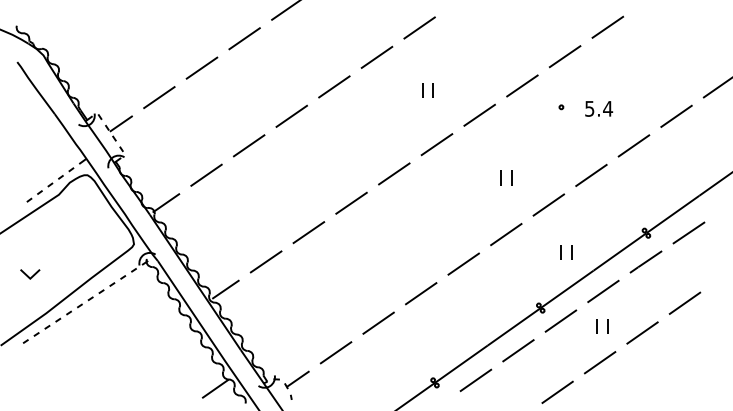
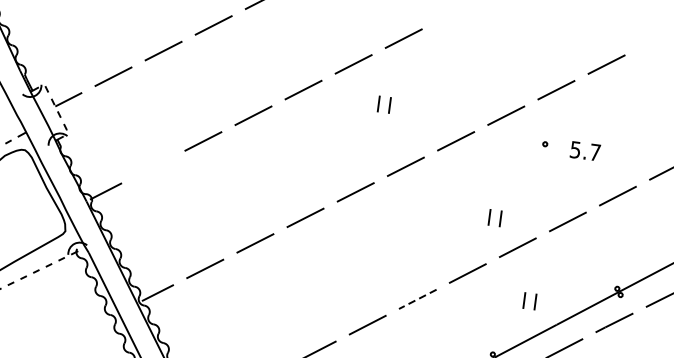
part: (427, 90) -> (383, 104), moved
text: (608, 108) -> (595, 152), 5.4 -> 5.7
line: (206, 174) -> (153, 166), removed
part: (506, 177) -> (495, 217), moved
line: (463, 264) -> (417, 299), solid -> dashed

